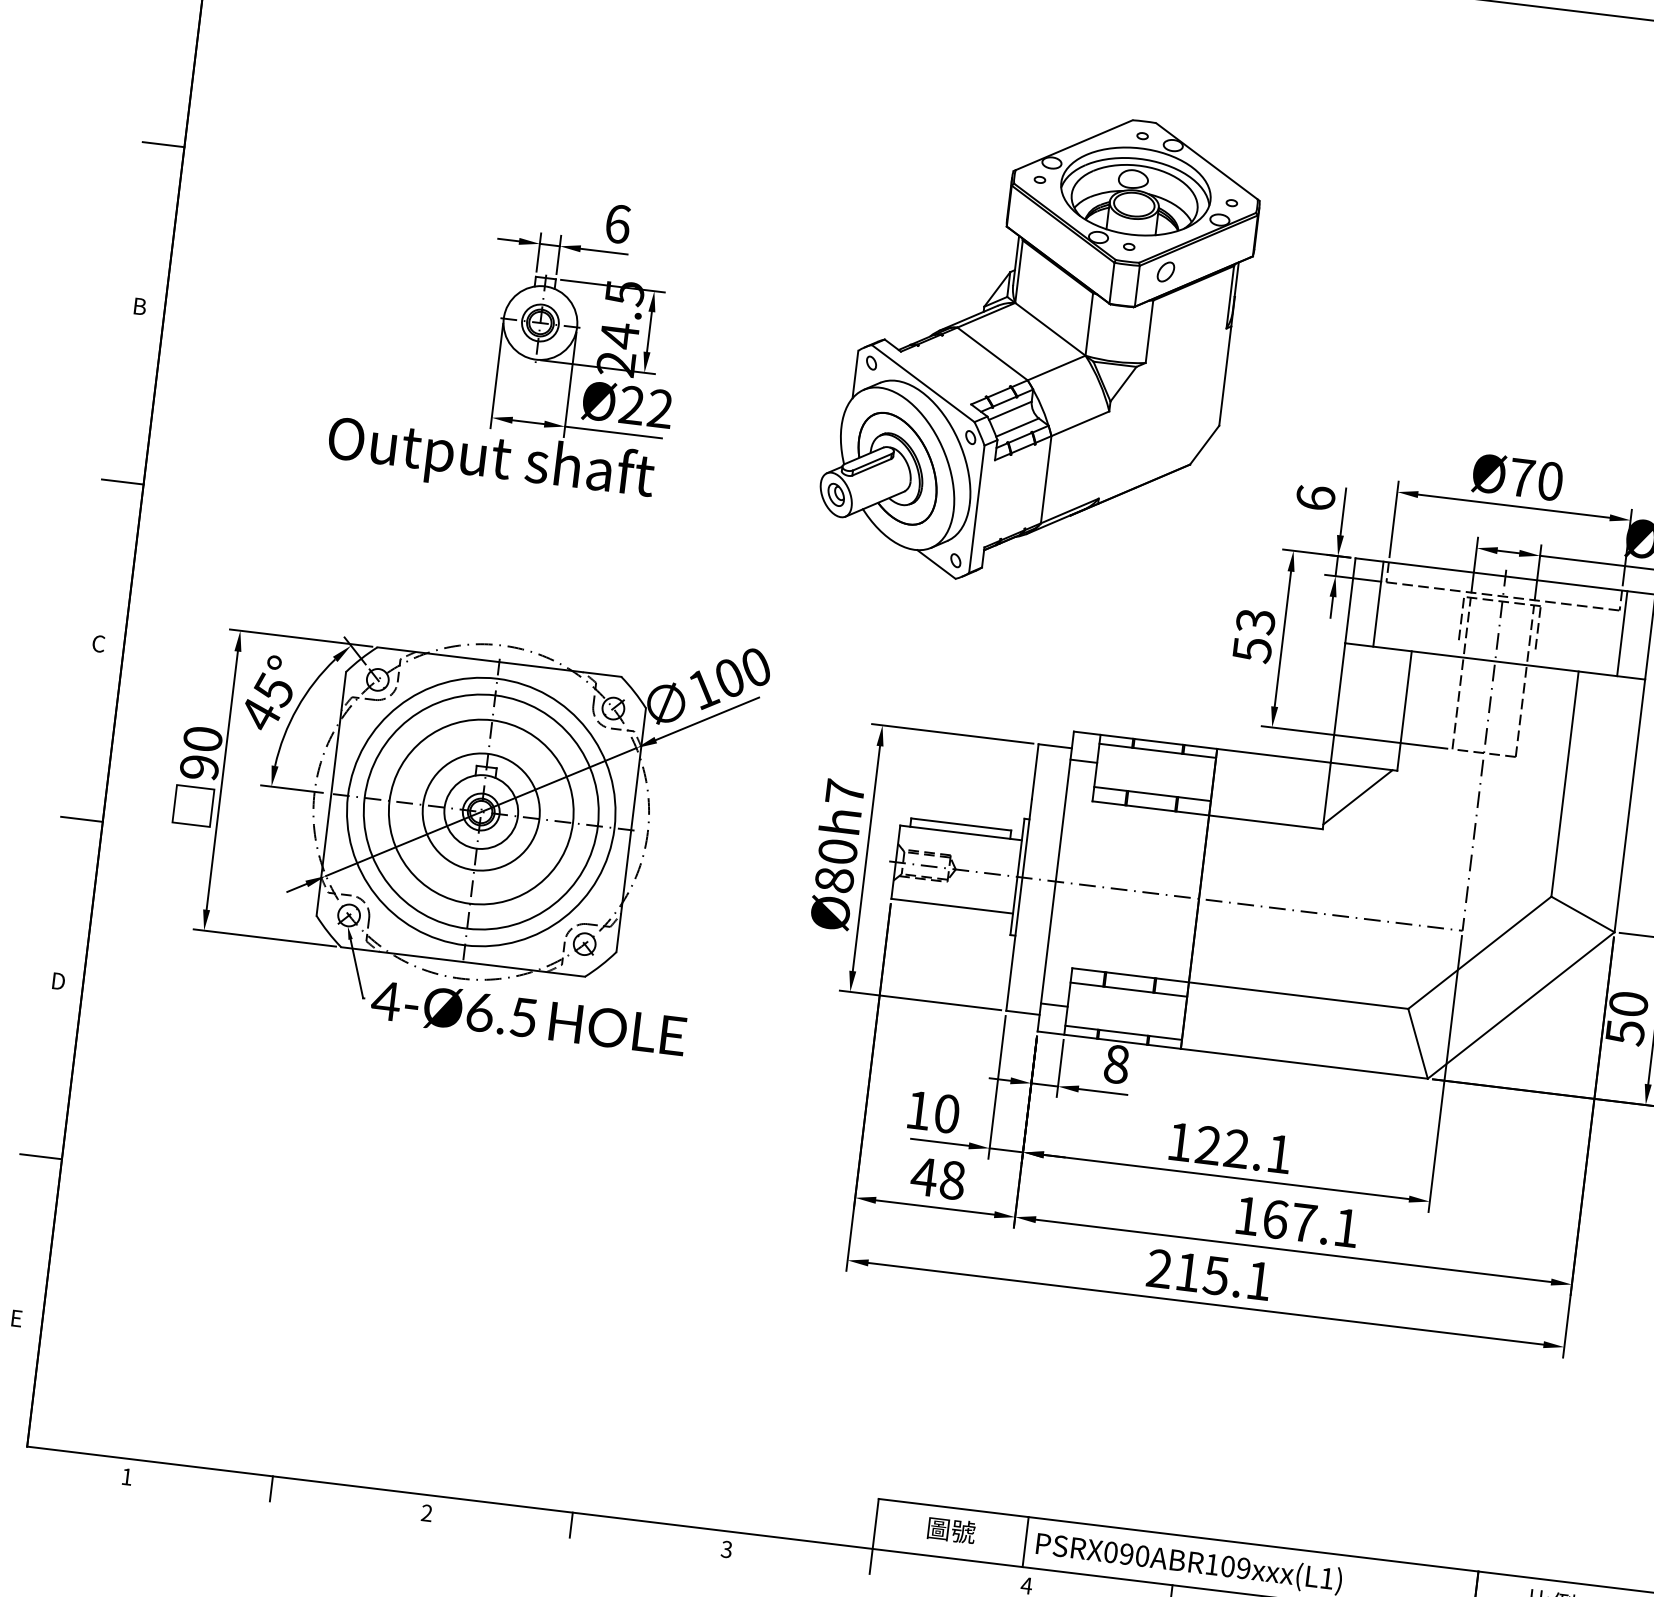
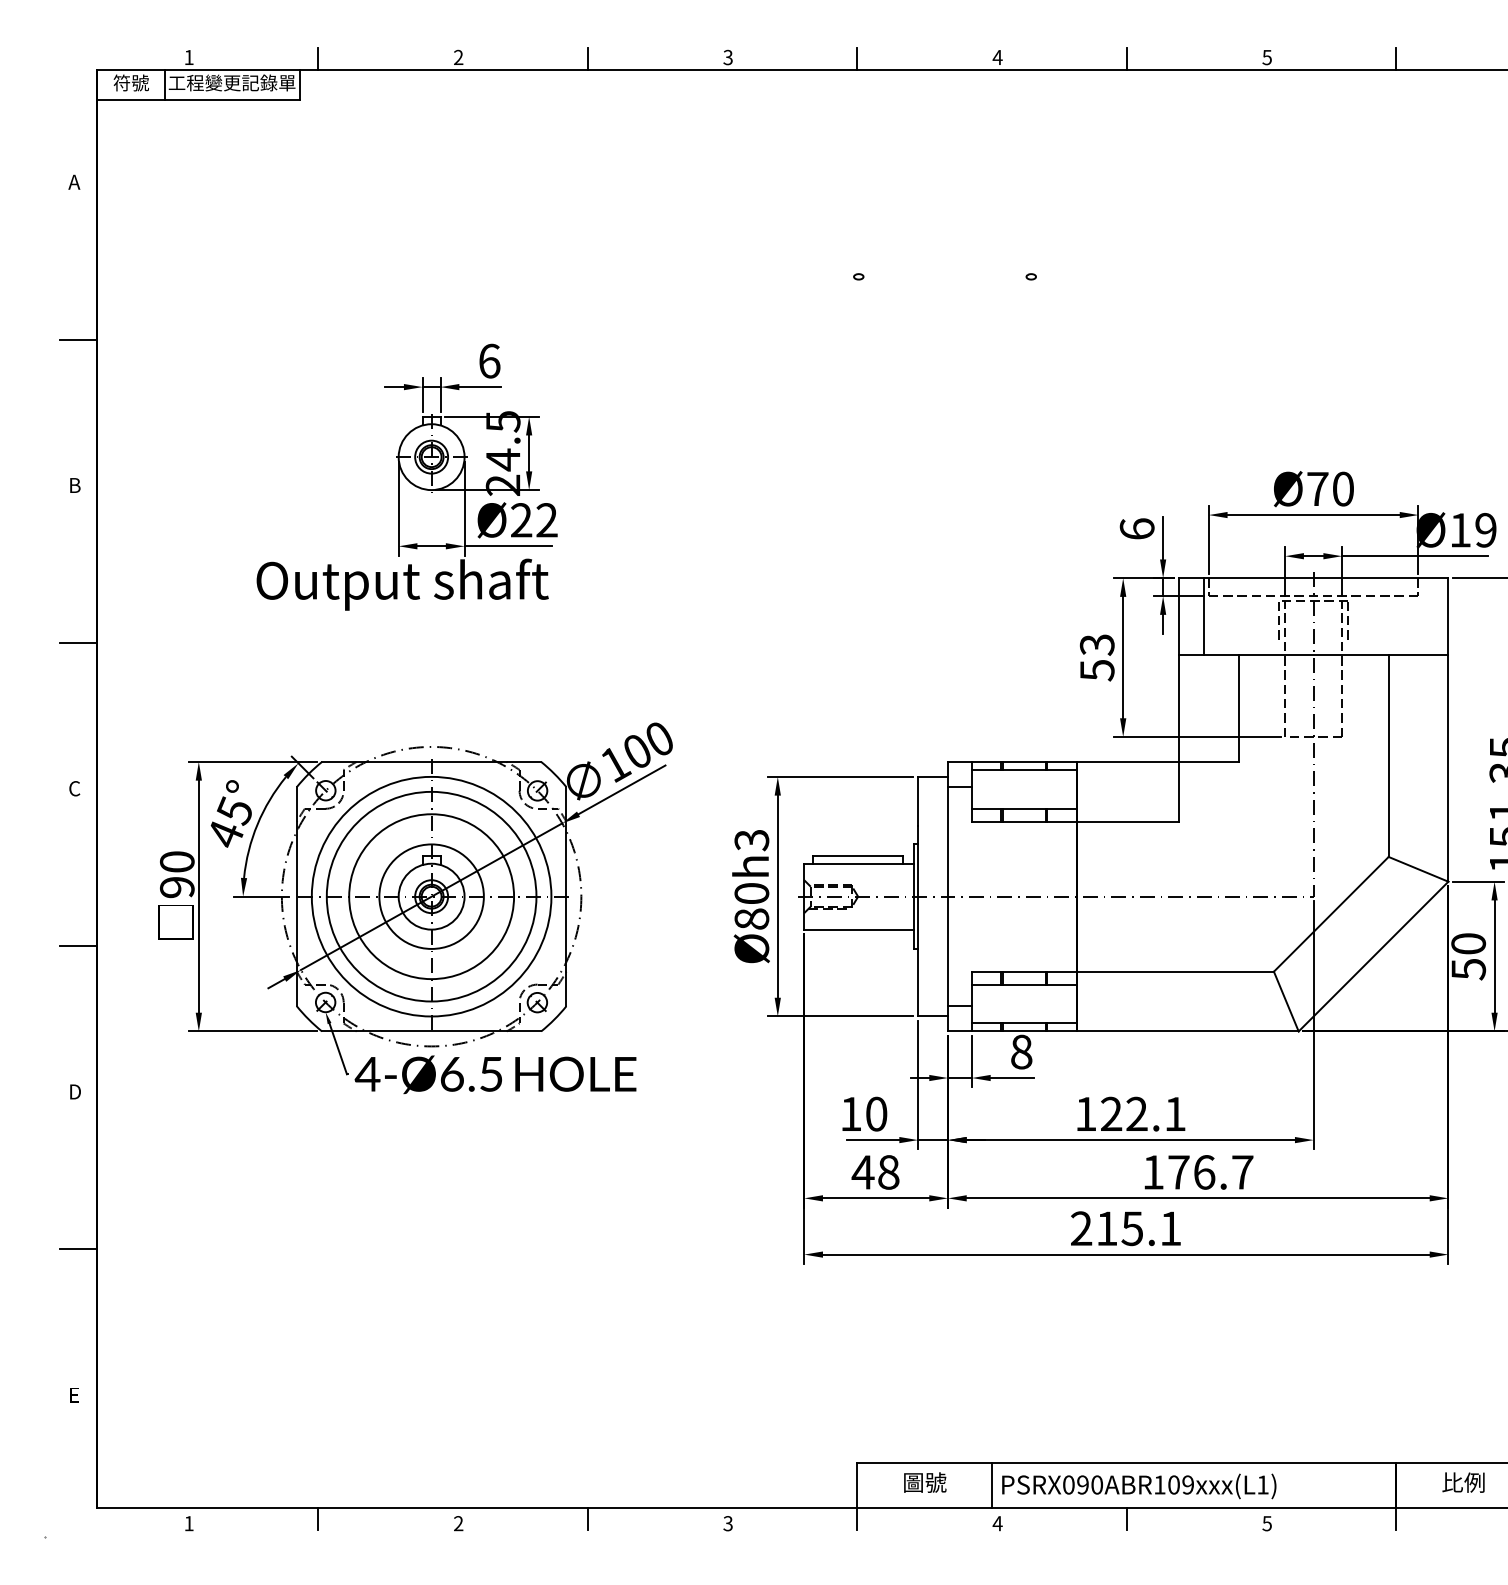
part: (1039, 348) -> (876, 426), removed
line: (1622, 633) -> (1423, 616), removed
text: (844, 792) -> (751, 840), Ø80h7 -> Ø80h3
line: (1357, 797) -> (1206, 789), removed
text: (1310, 1223) -> (1210, 1172), 167.1 -> 176.7

